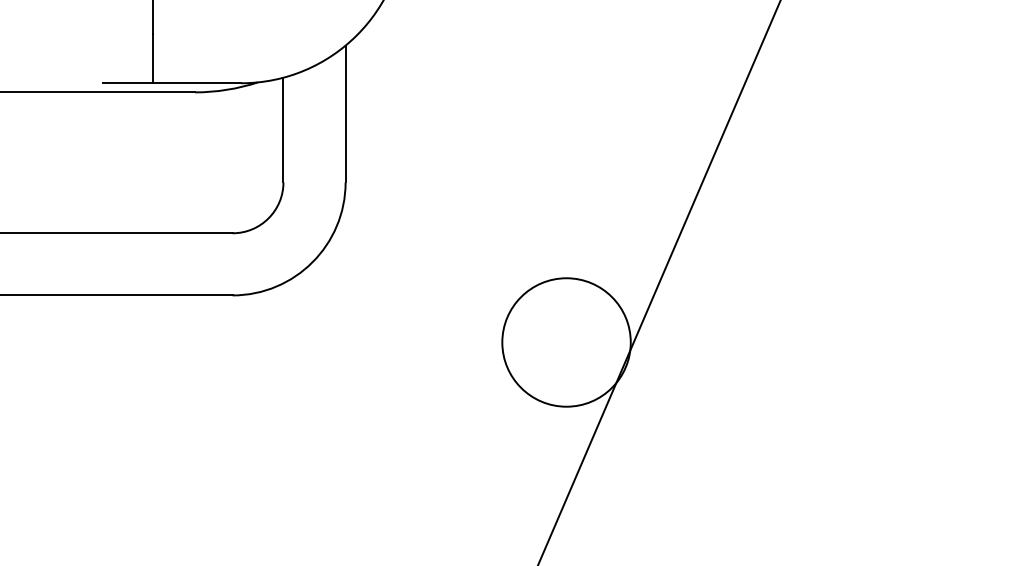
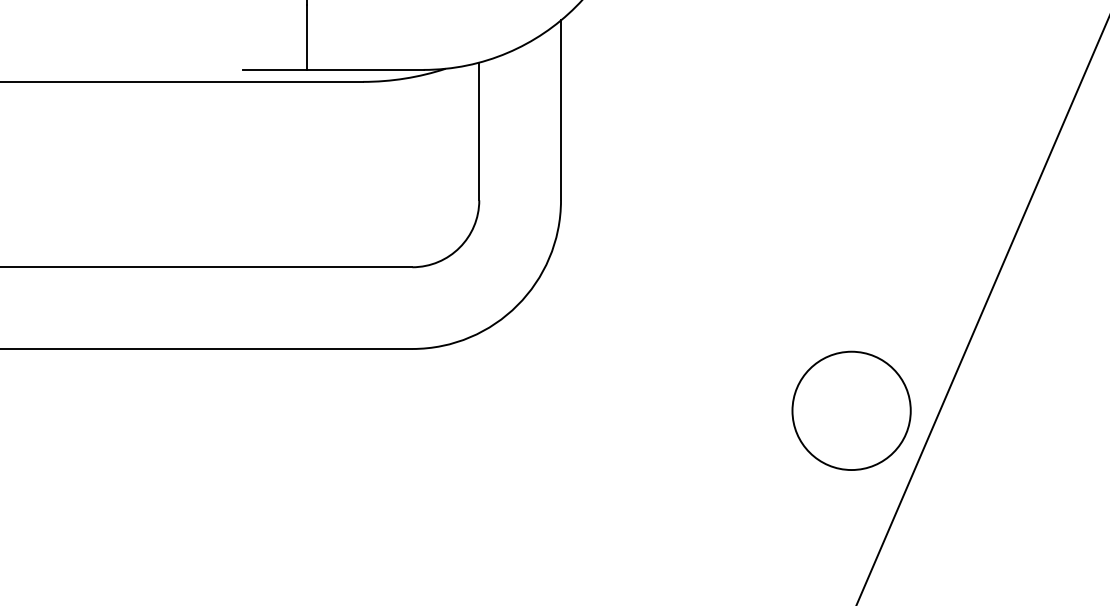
circle: (566, 342) -> (851, 410), size x0.7

